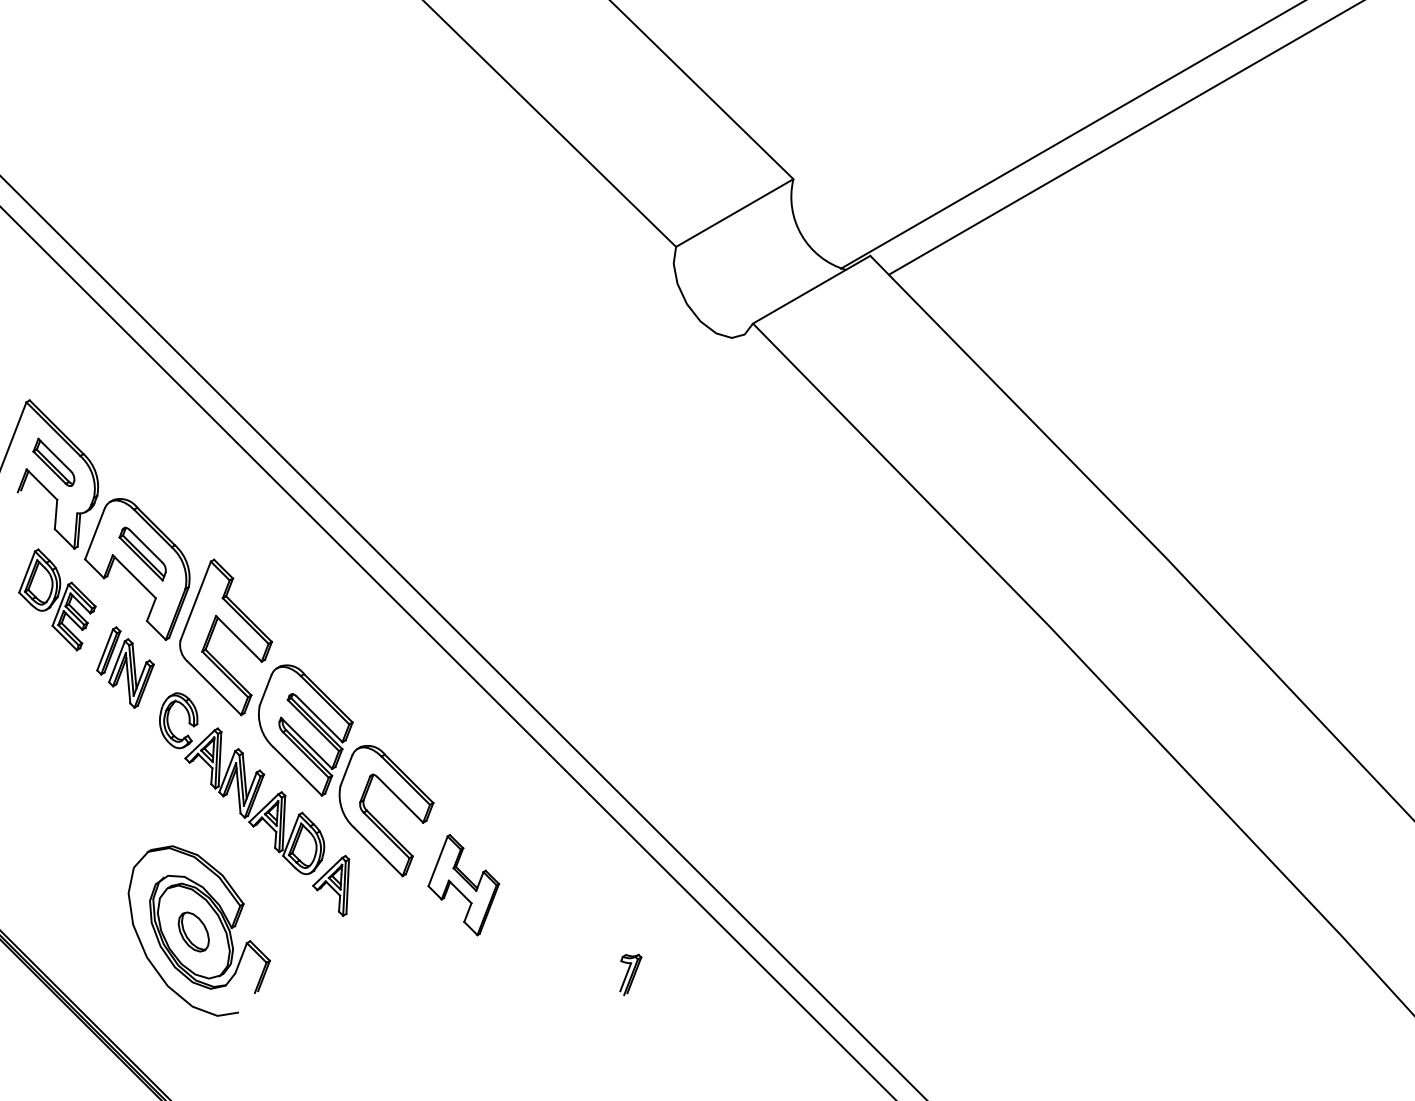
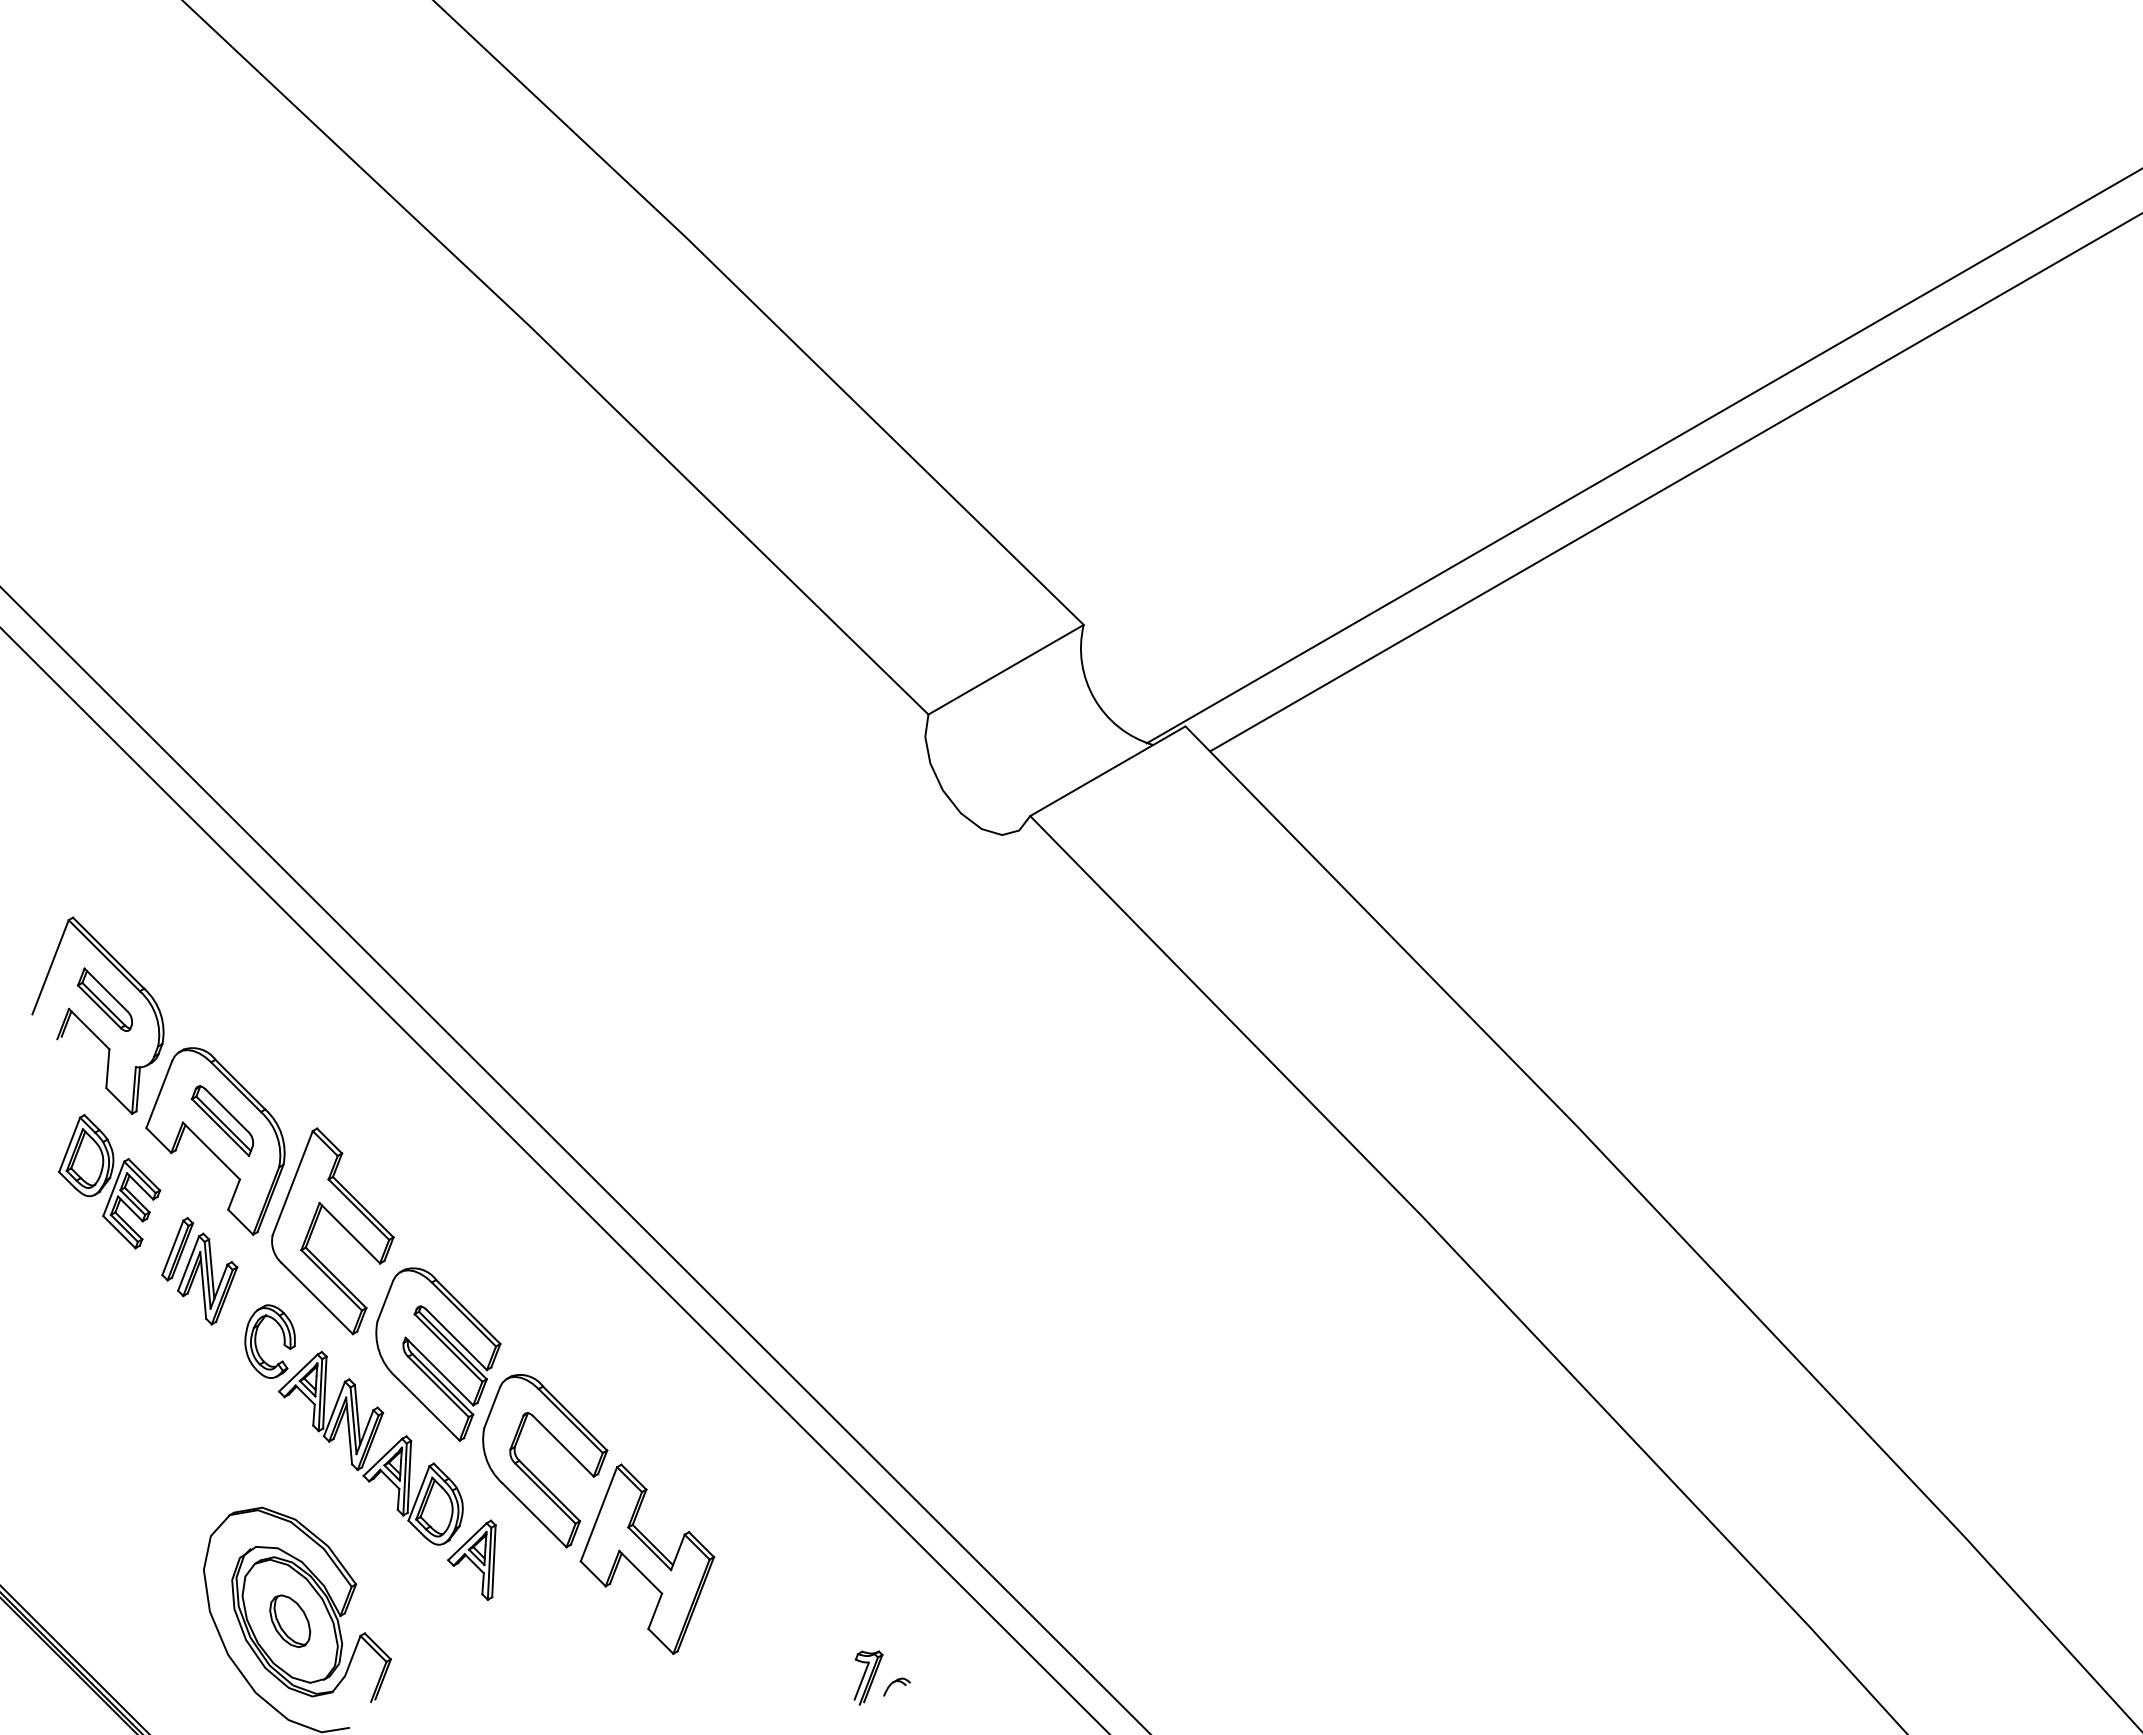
part: (463, 884) -> (647, 1558), size x1.43
part: (651, 981) -> (896, 1686), added

